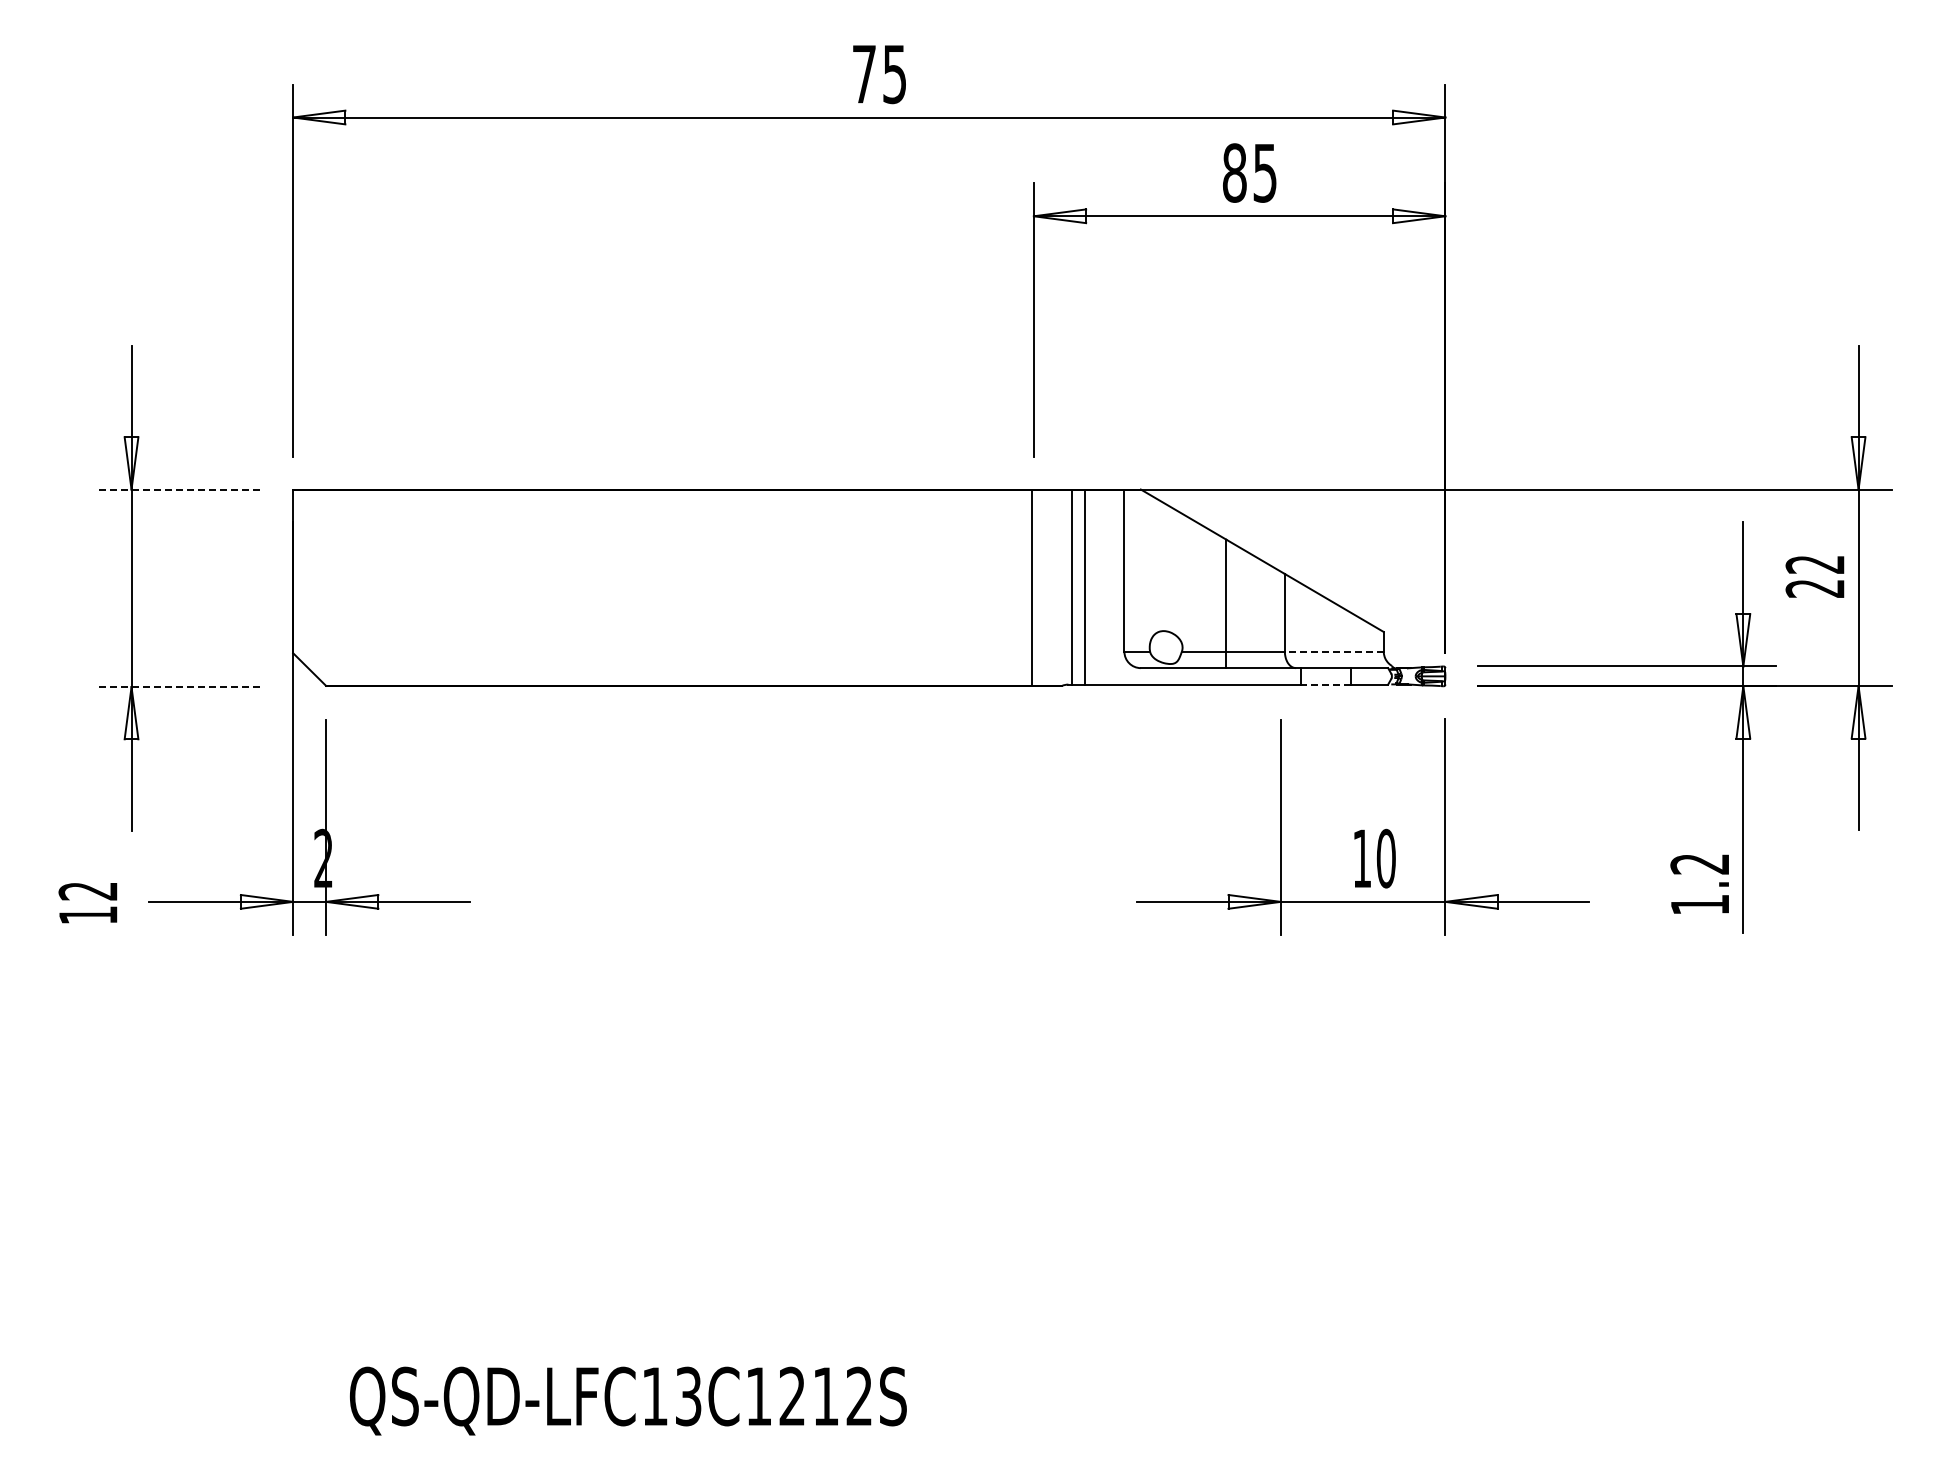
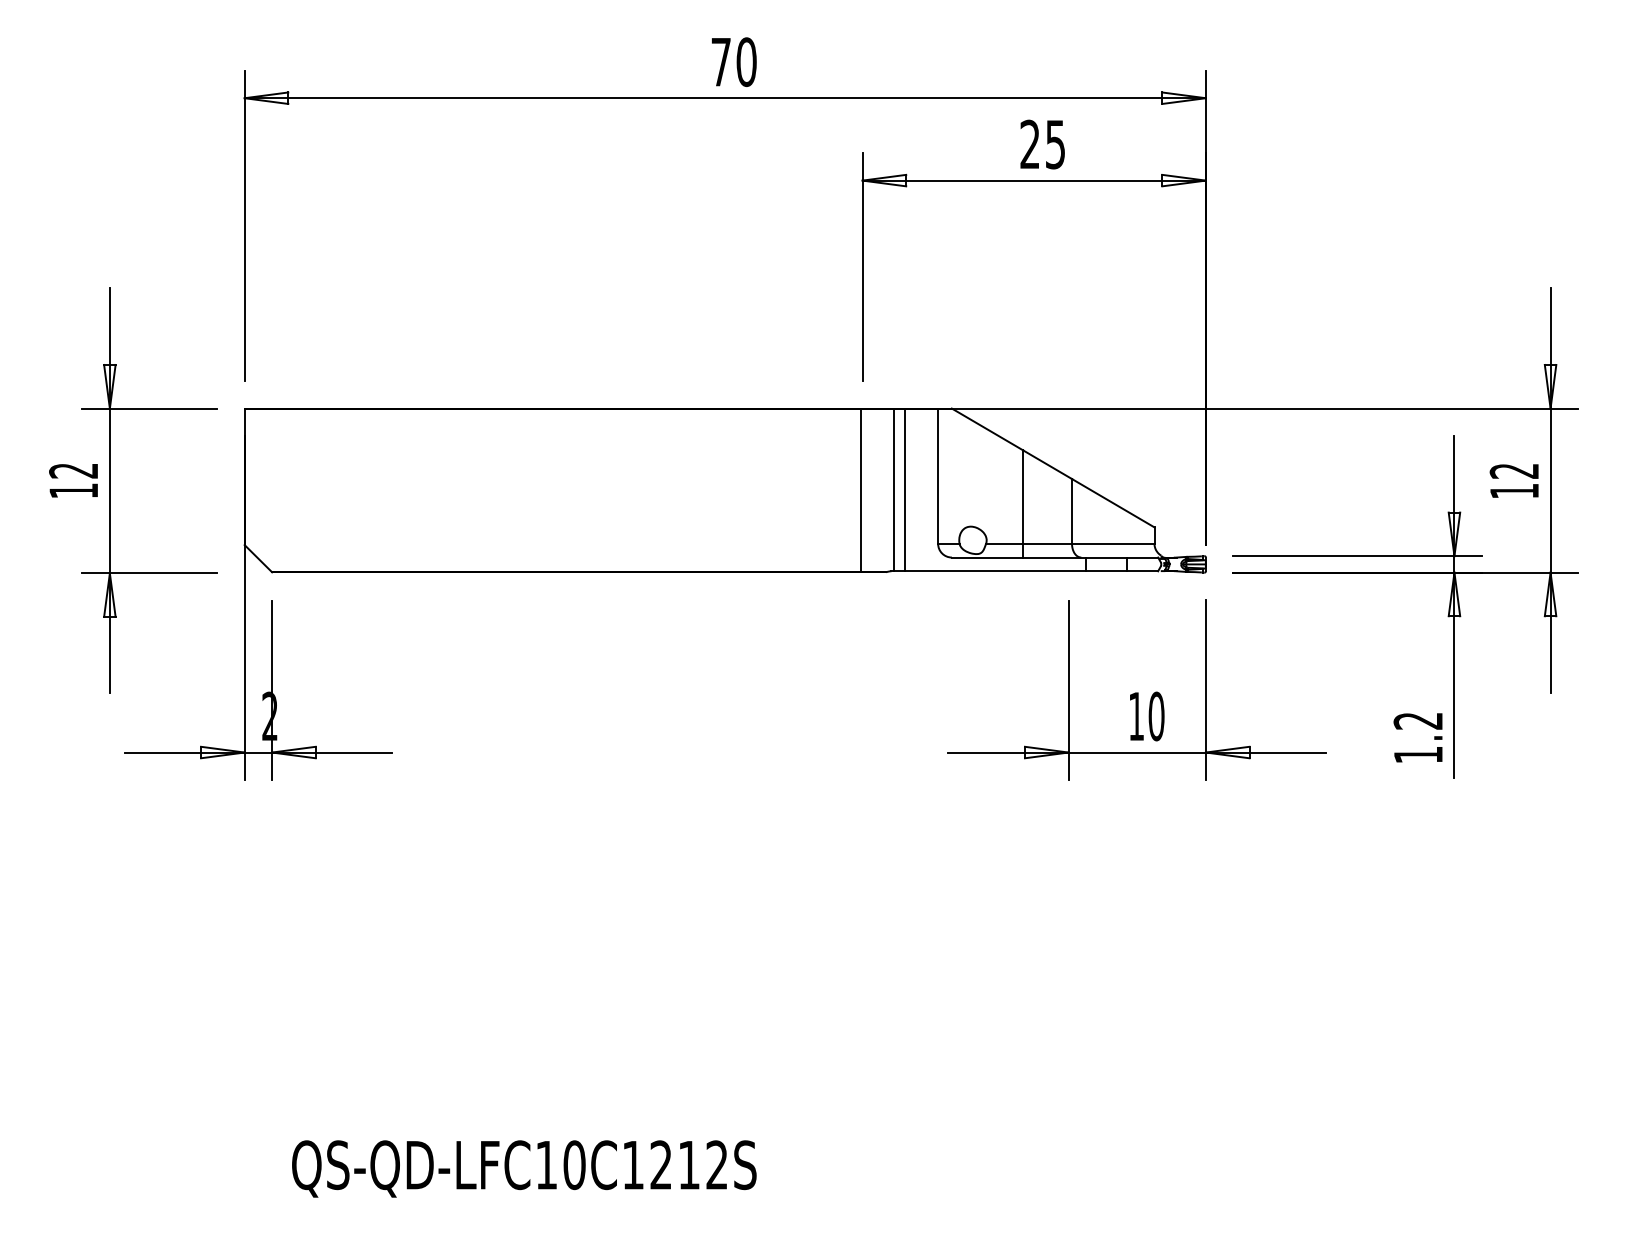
text: (894, 74) -> (746, 62), 75 -> 70
text: (1234, 172) -> (1029, 144), 85 -> 25
line: (179, 489) -> (149, 408), dashed -> solid
text: (1814, 588) -> (1513, 491), 22 -> 12
line: (1333, 651) -> (1112, 543), dashed -> solid
line: (1326, 684) -> (1106, 571), dashed -> solid
line: (179, 687) -> (149, 573), dashed -> solid
text: (87, 903) -> (73, 481), moved
text: (688, 1396) -> (574, 1165), QS-QD-LFC13C1212S -> QS-QD-LFC10C1212S

